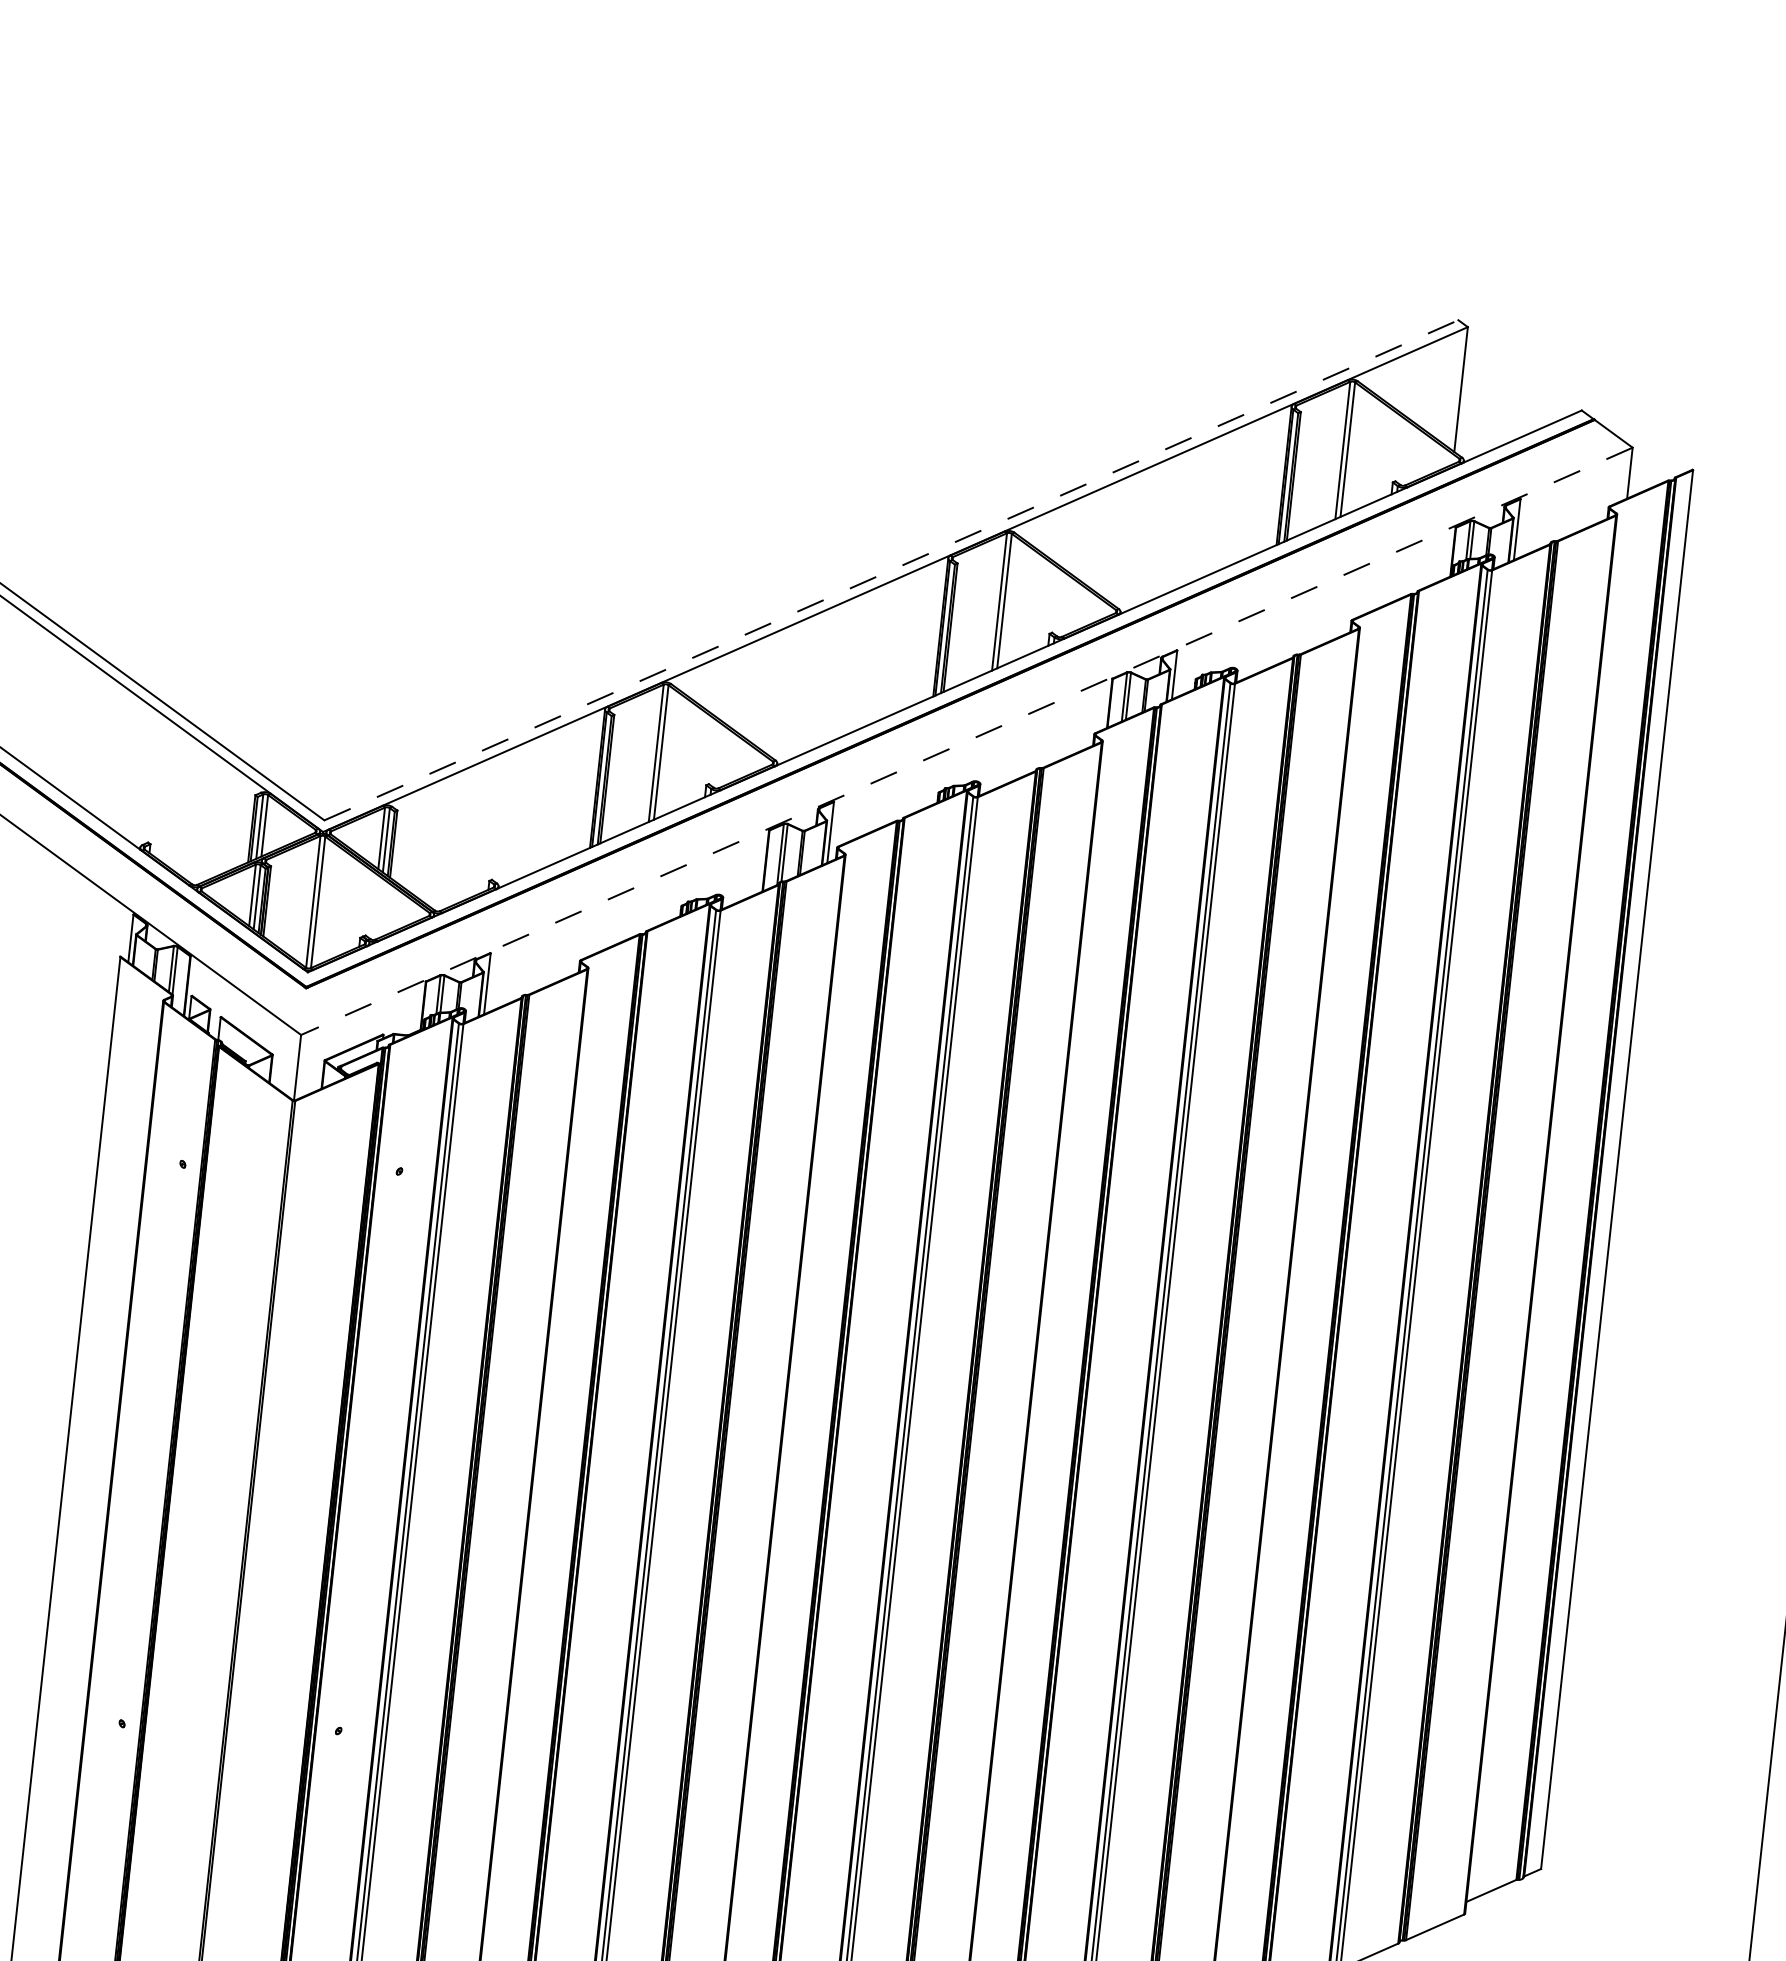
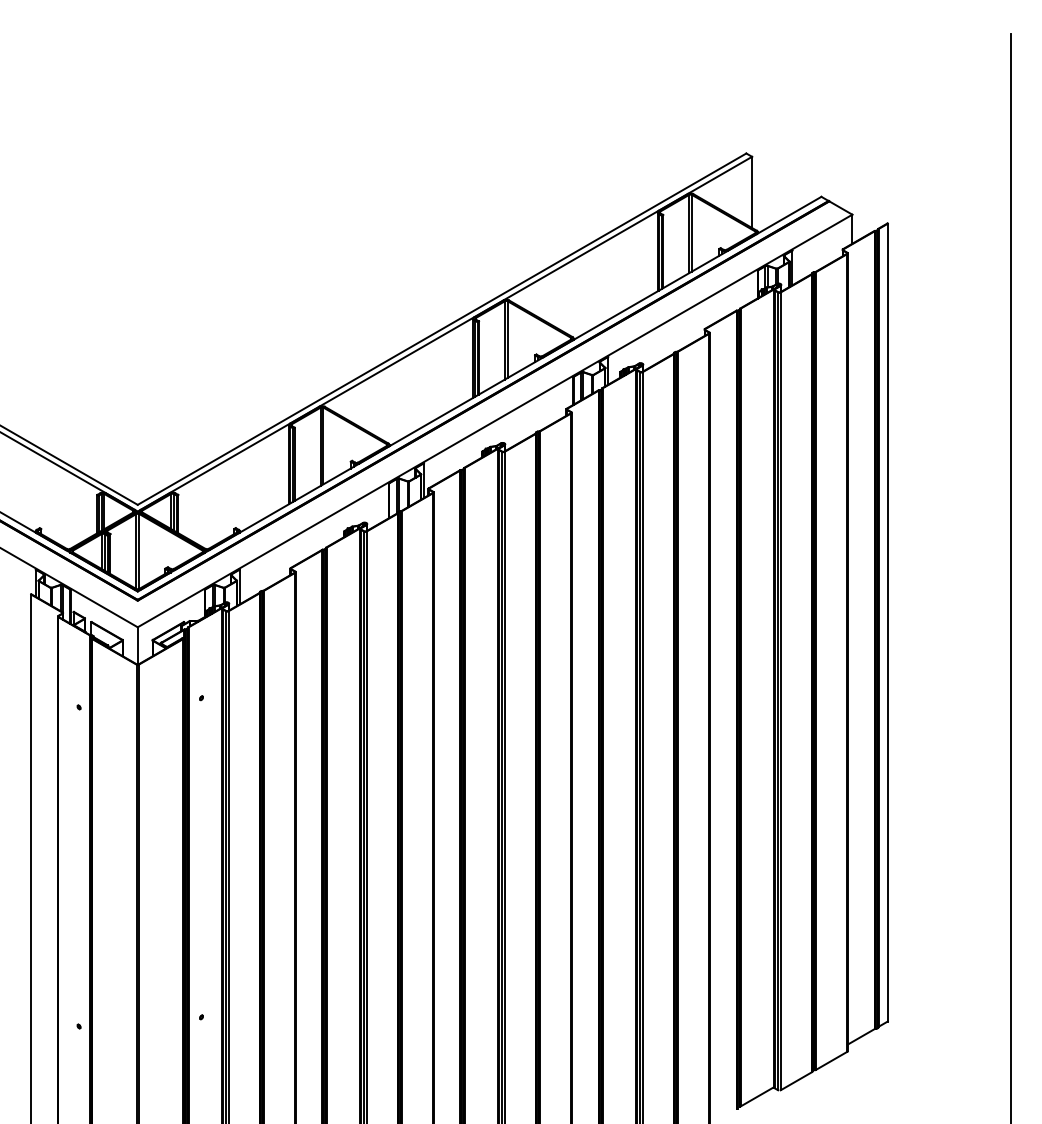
line: (892, 569) -> (442, 328), dashed -> solid
line: (967, 740) -> (495, 420), dashed -> solid

